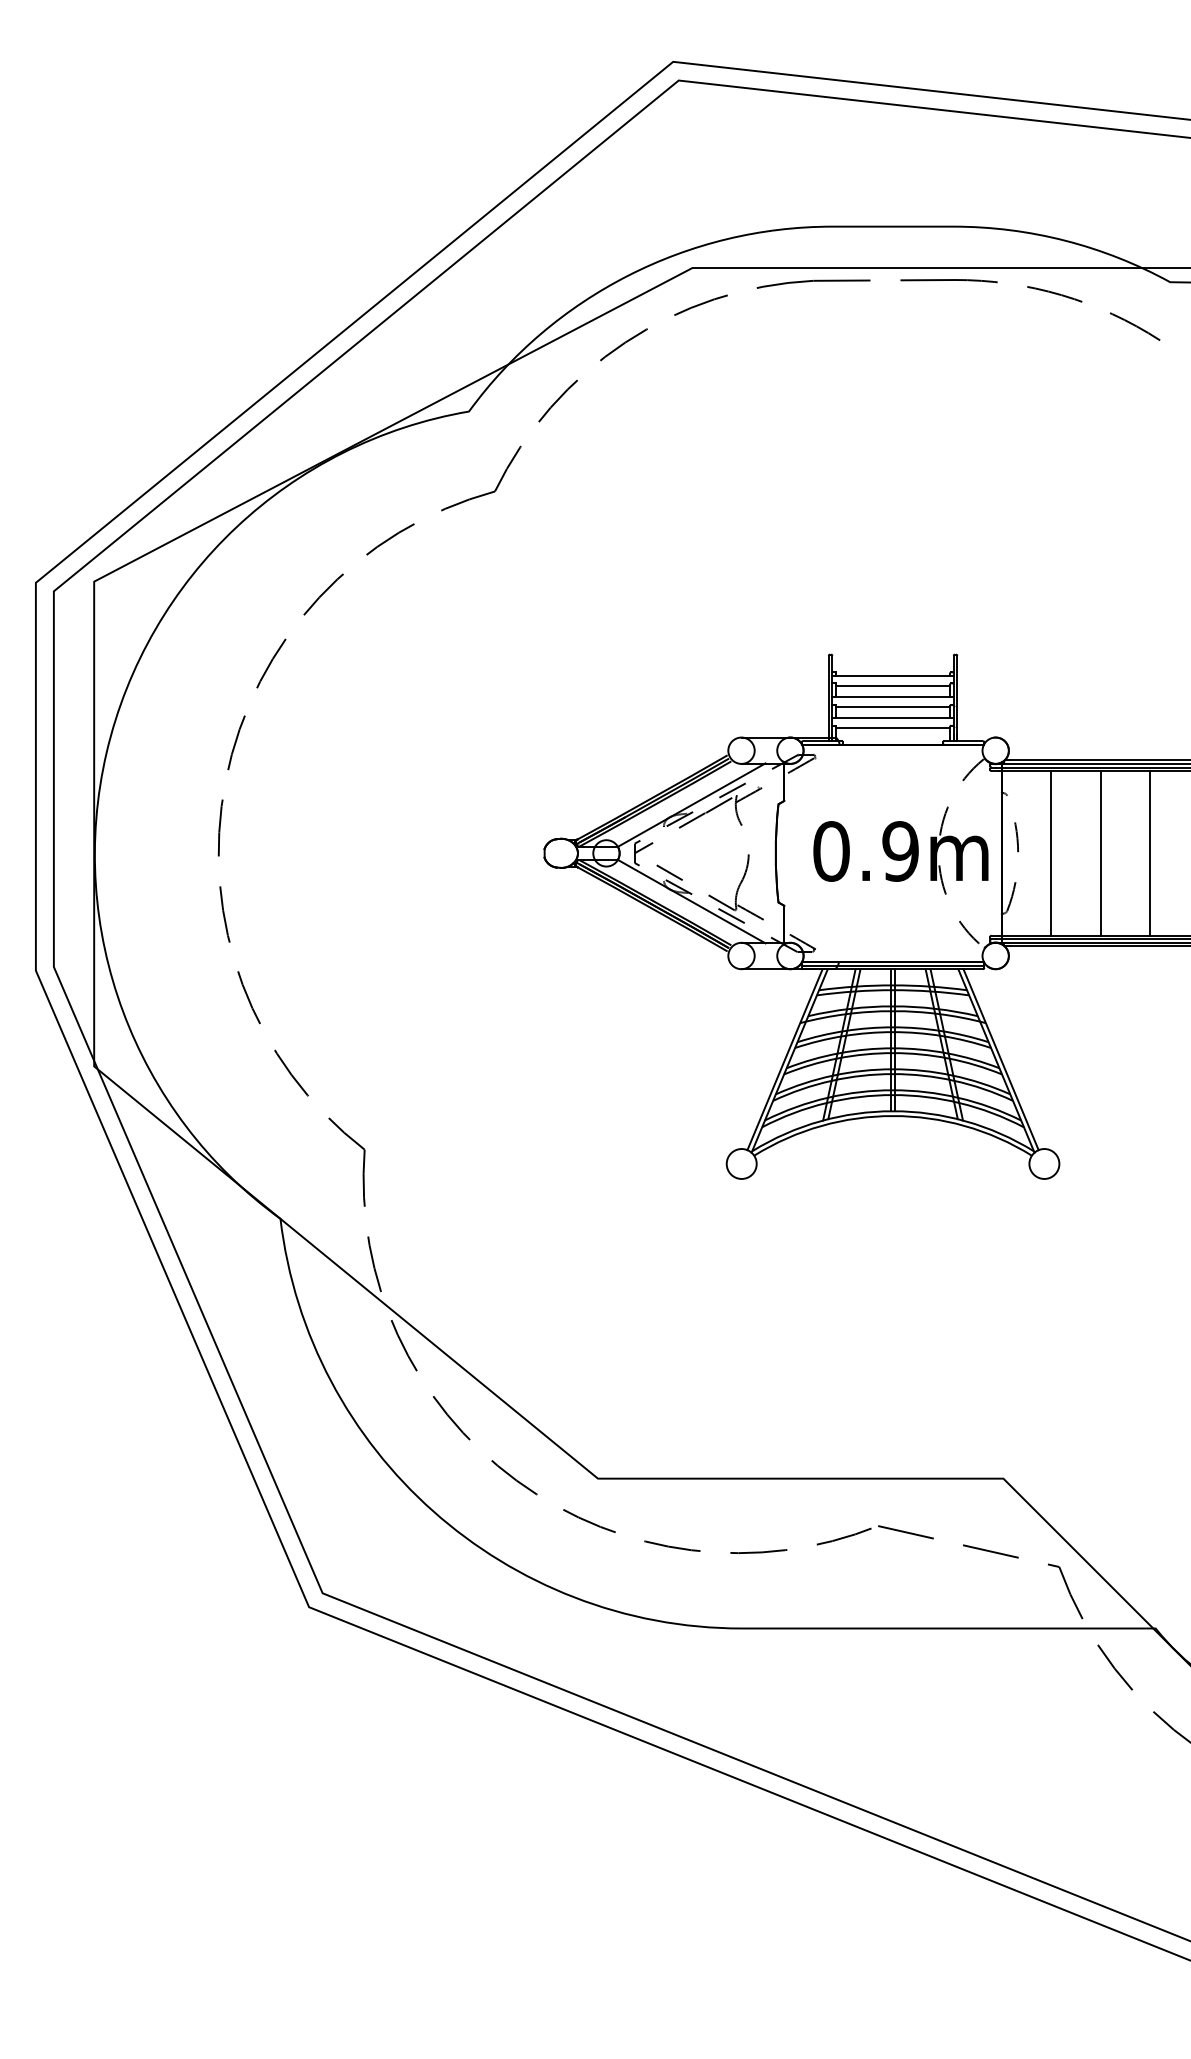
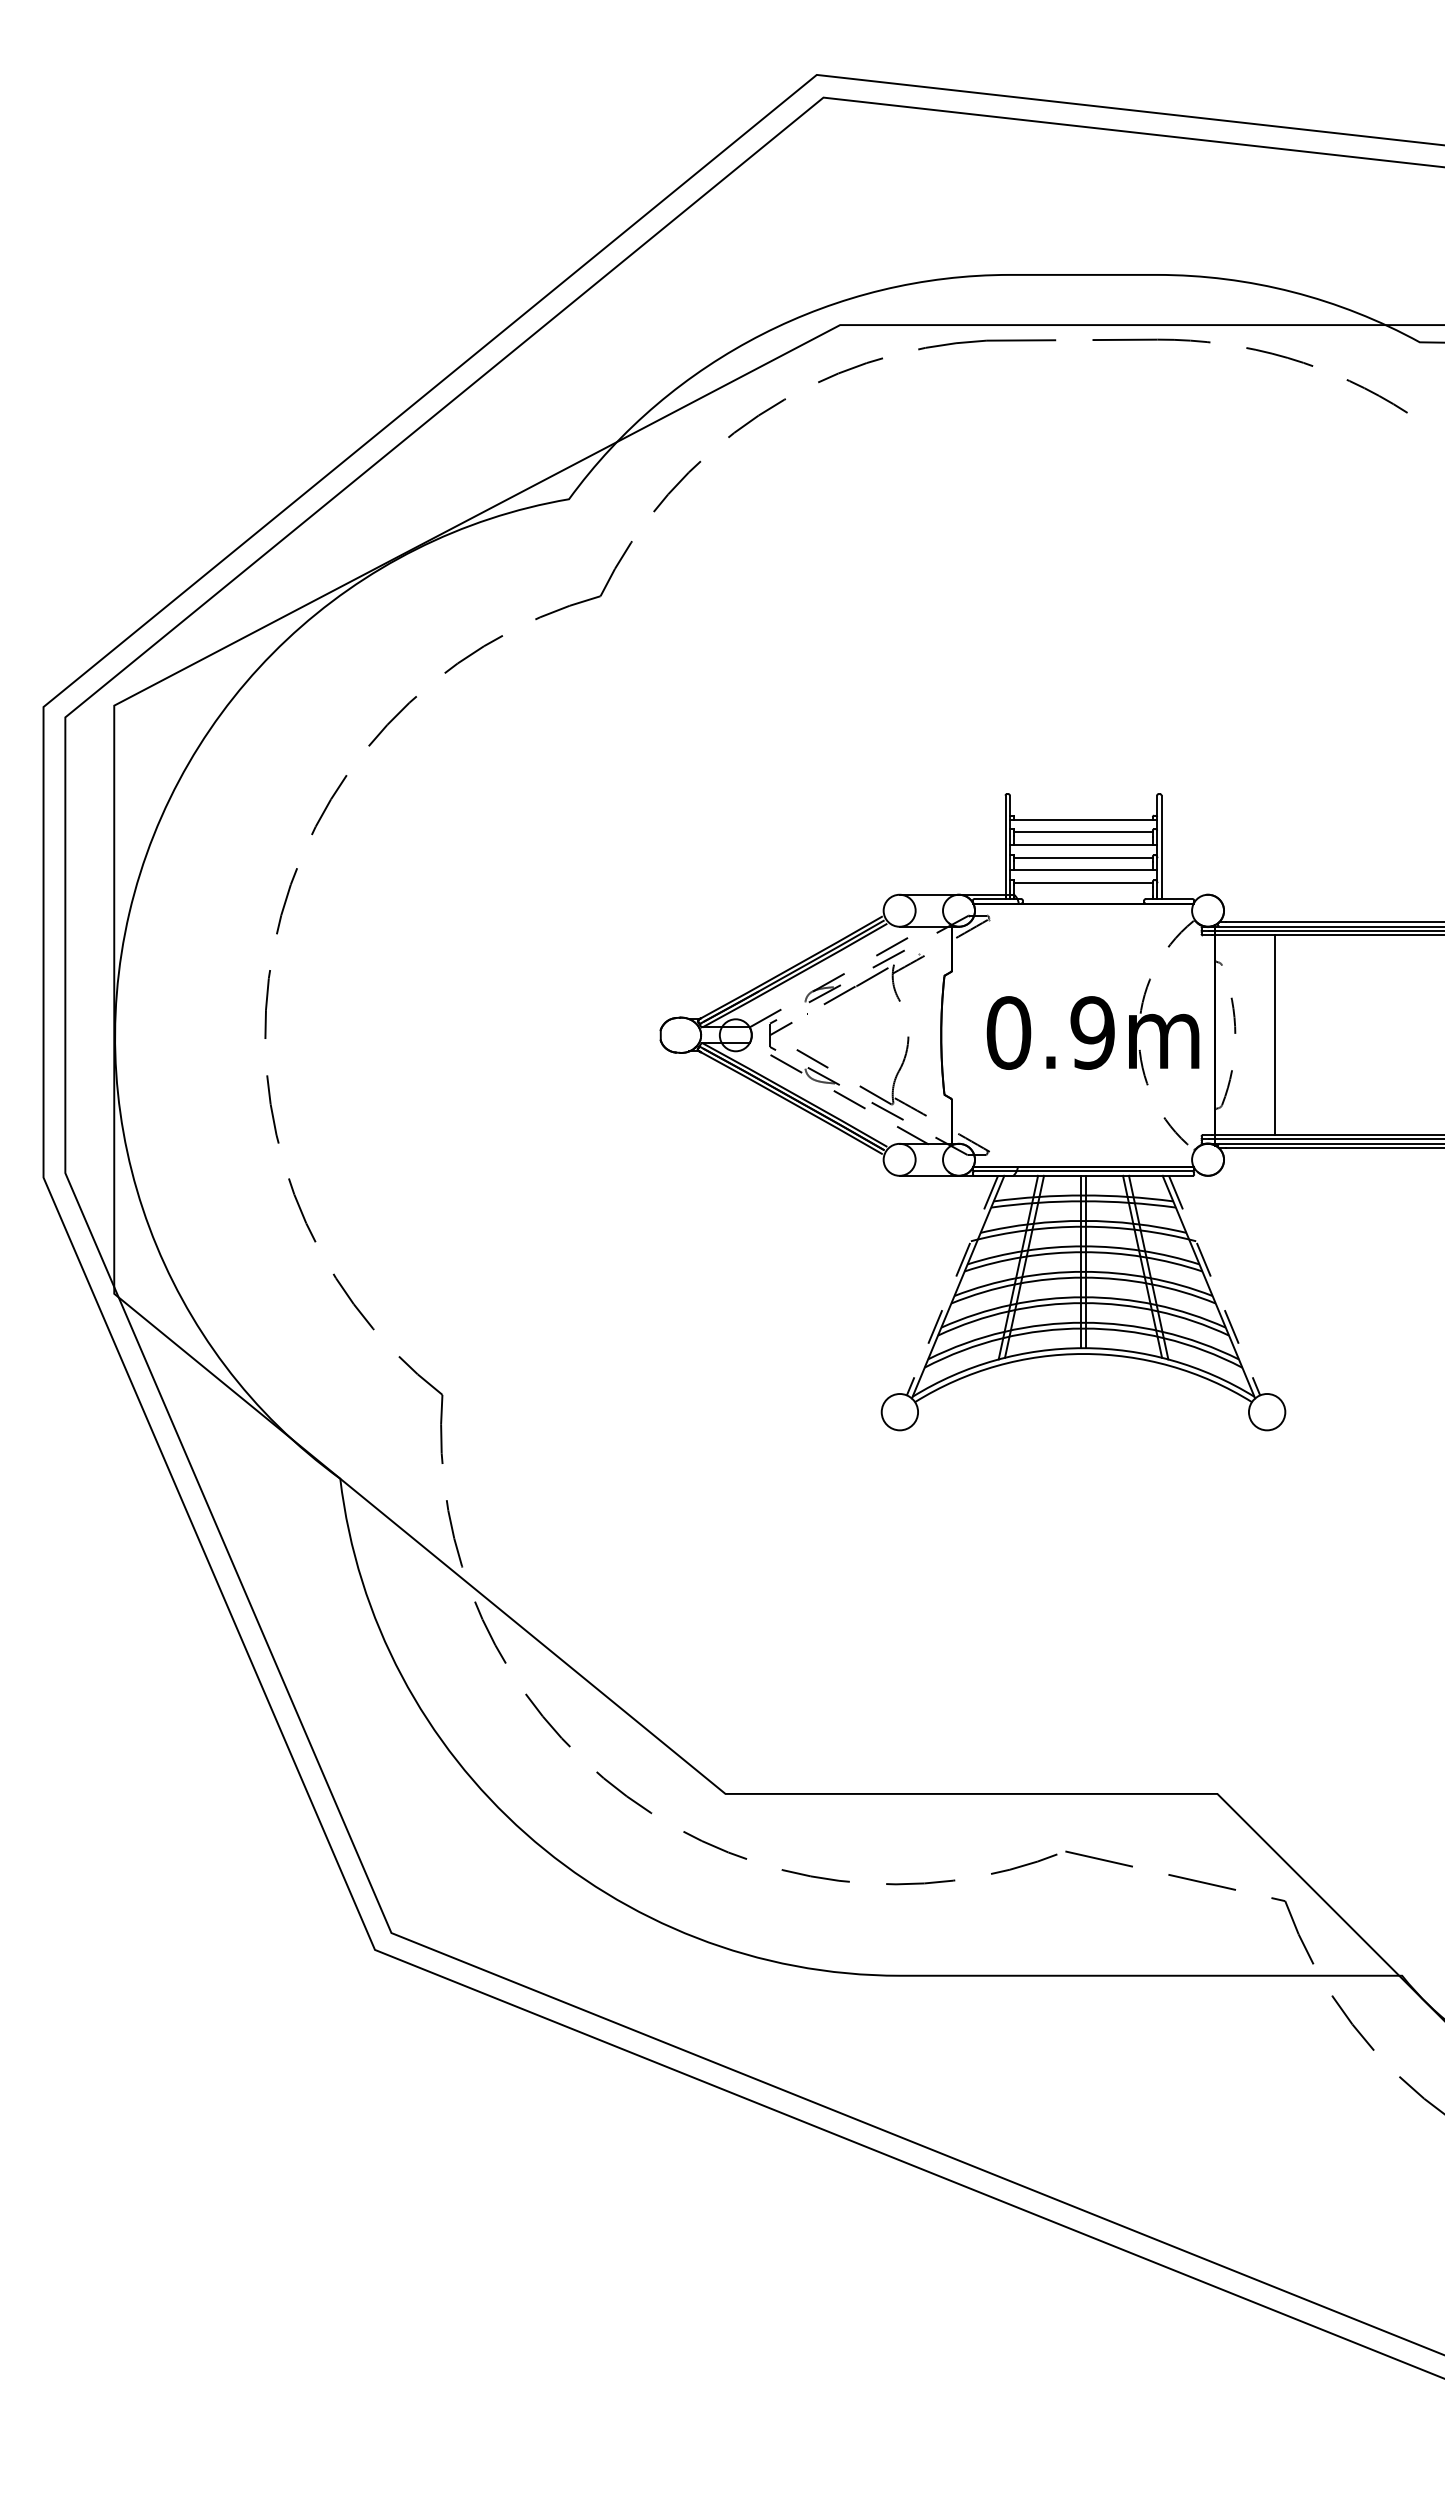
line: (691, 804) -> (839, 976), solid -> dashed
line: (1100, 853) -> (1335, 1035), removed
line: (1150, 853) -> (1395, 1035), removed
line: (691, 901) -> (839, 1093), solid -> dashed
line: (785, 1059) -> (952, 1285), solid -> dashed
line: (1001, 1059) -> (1214, 1285), solid -> dashed

